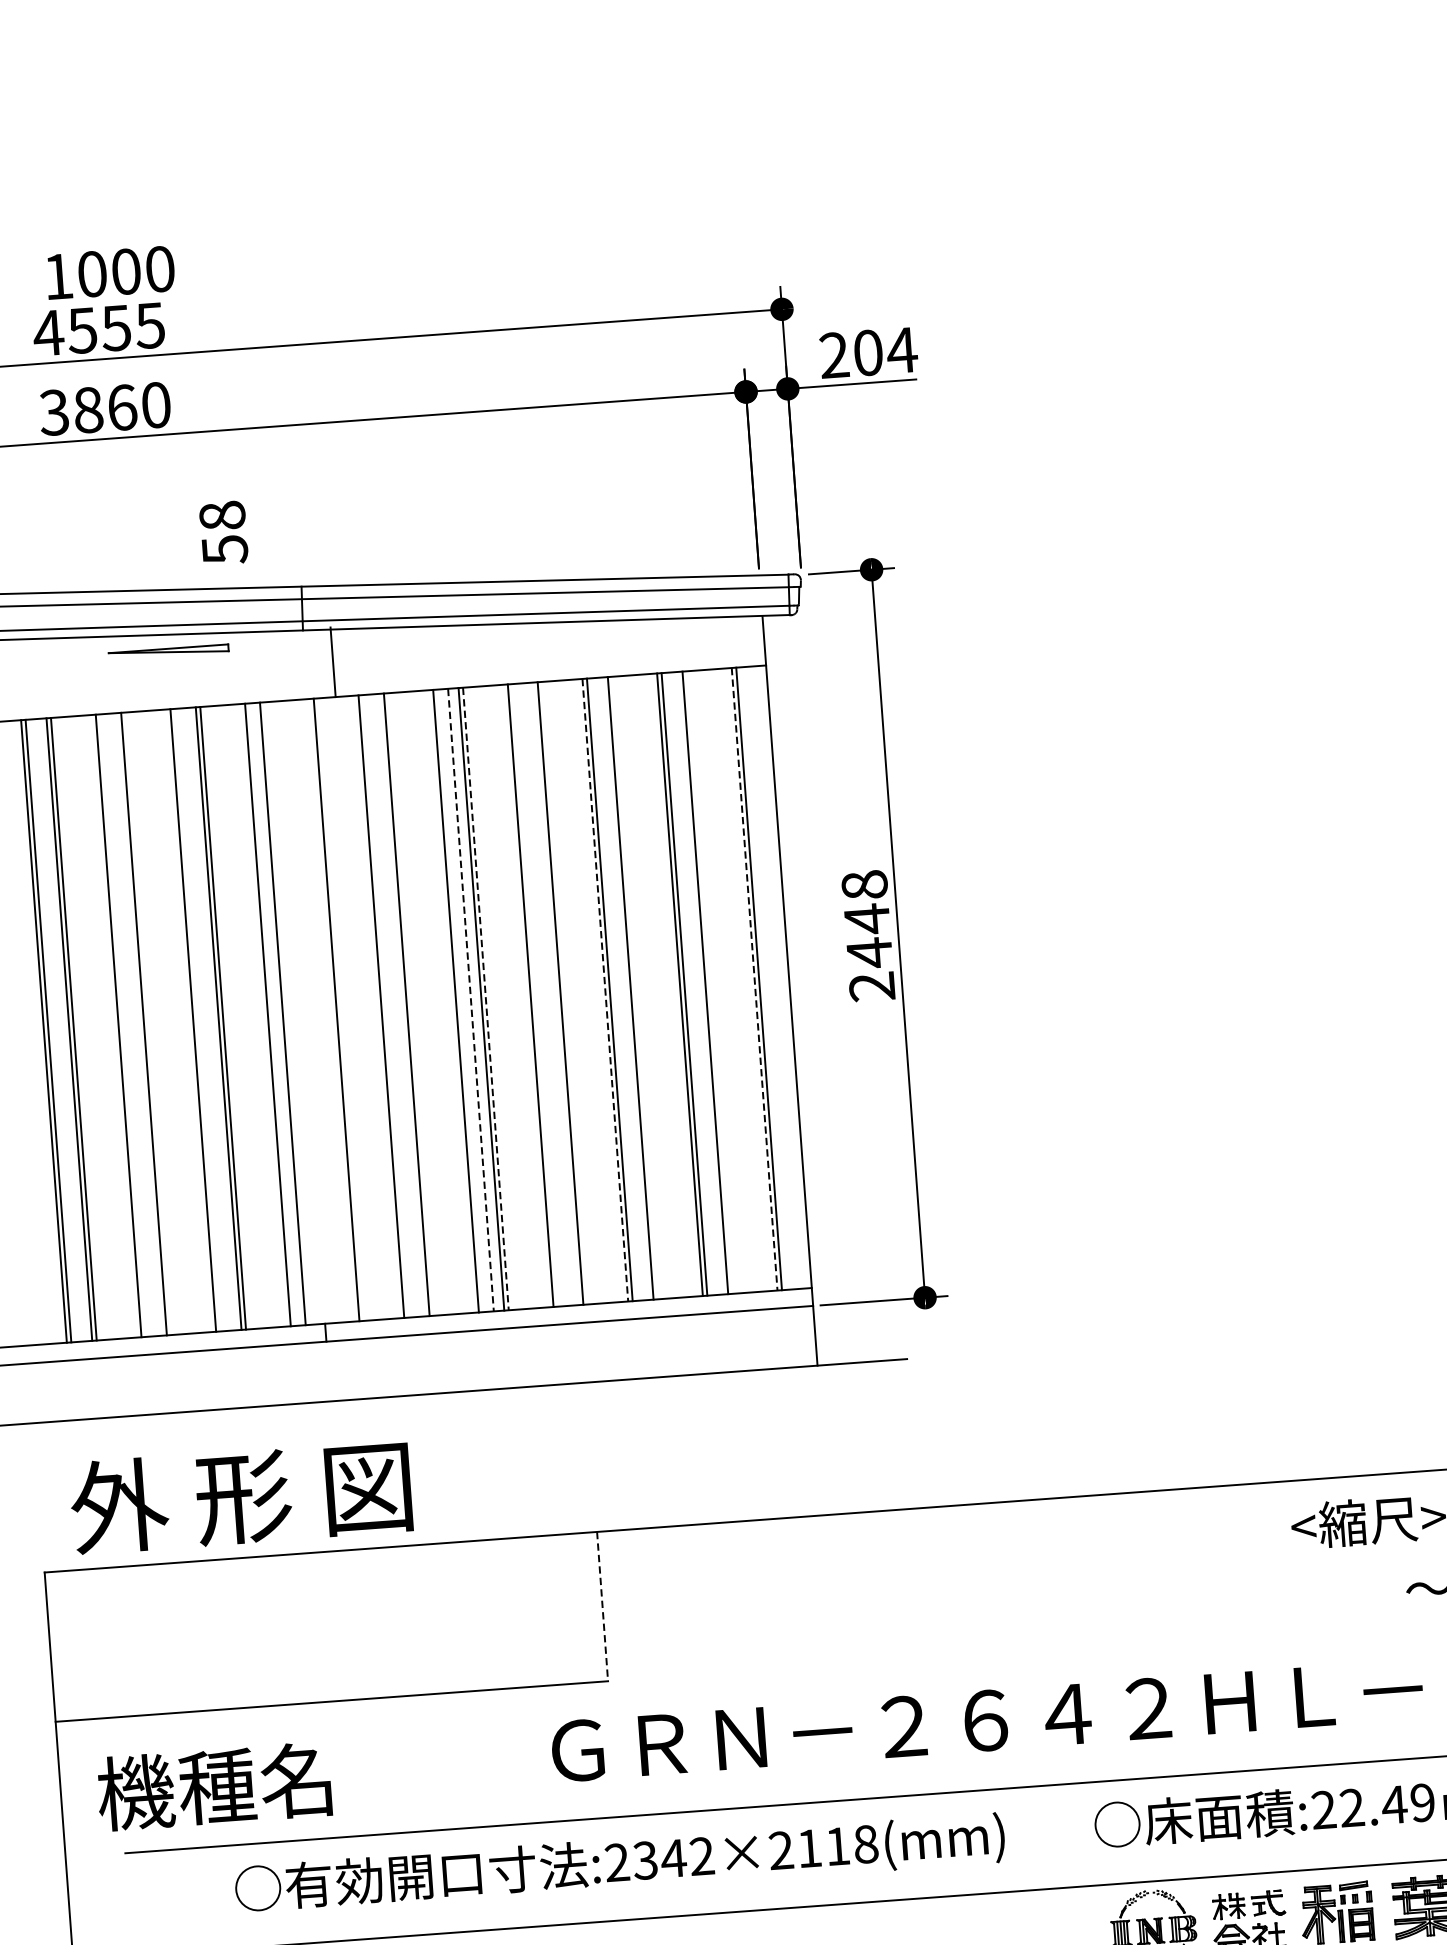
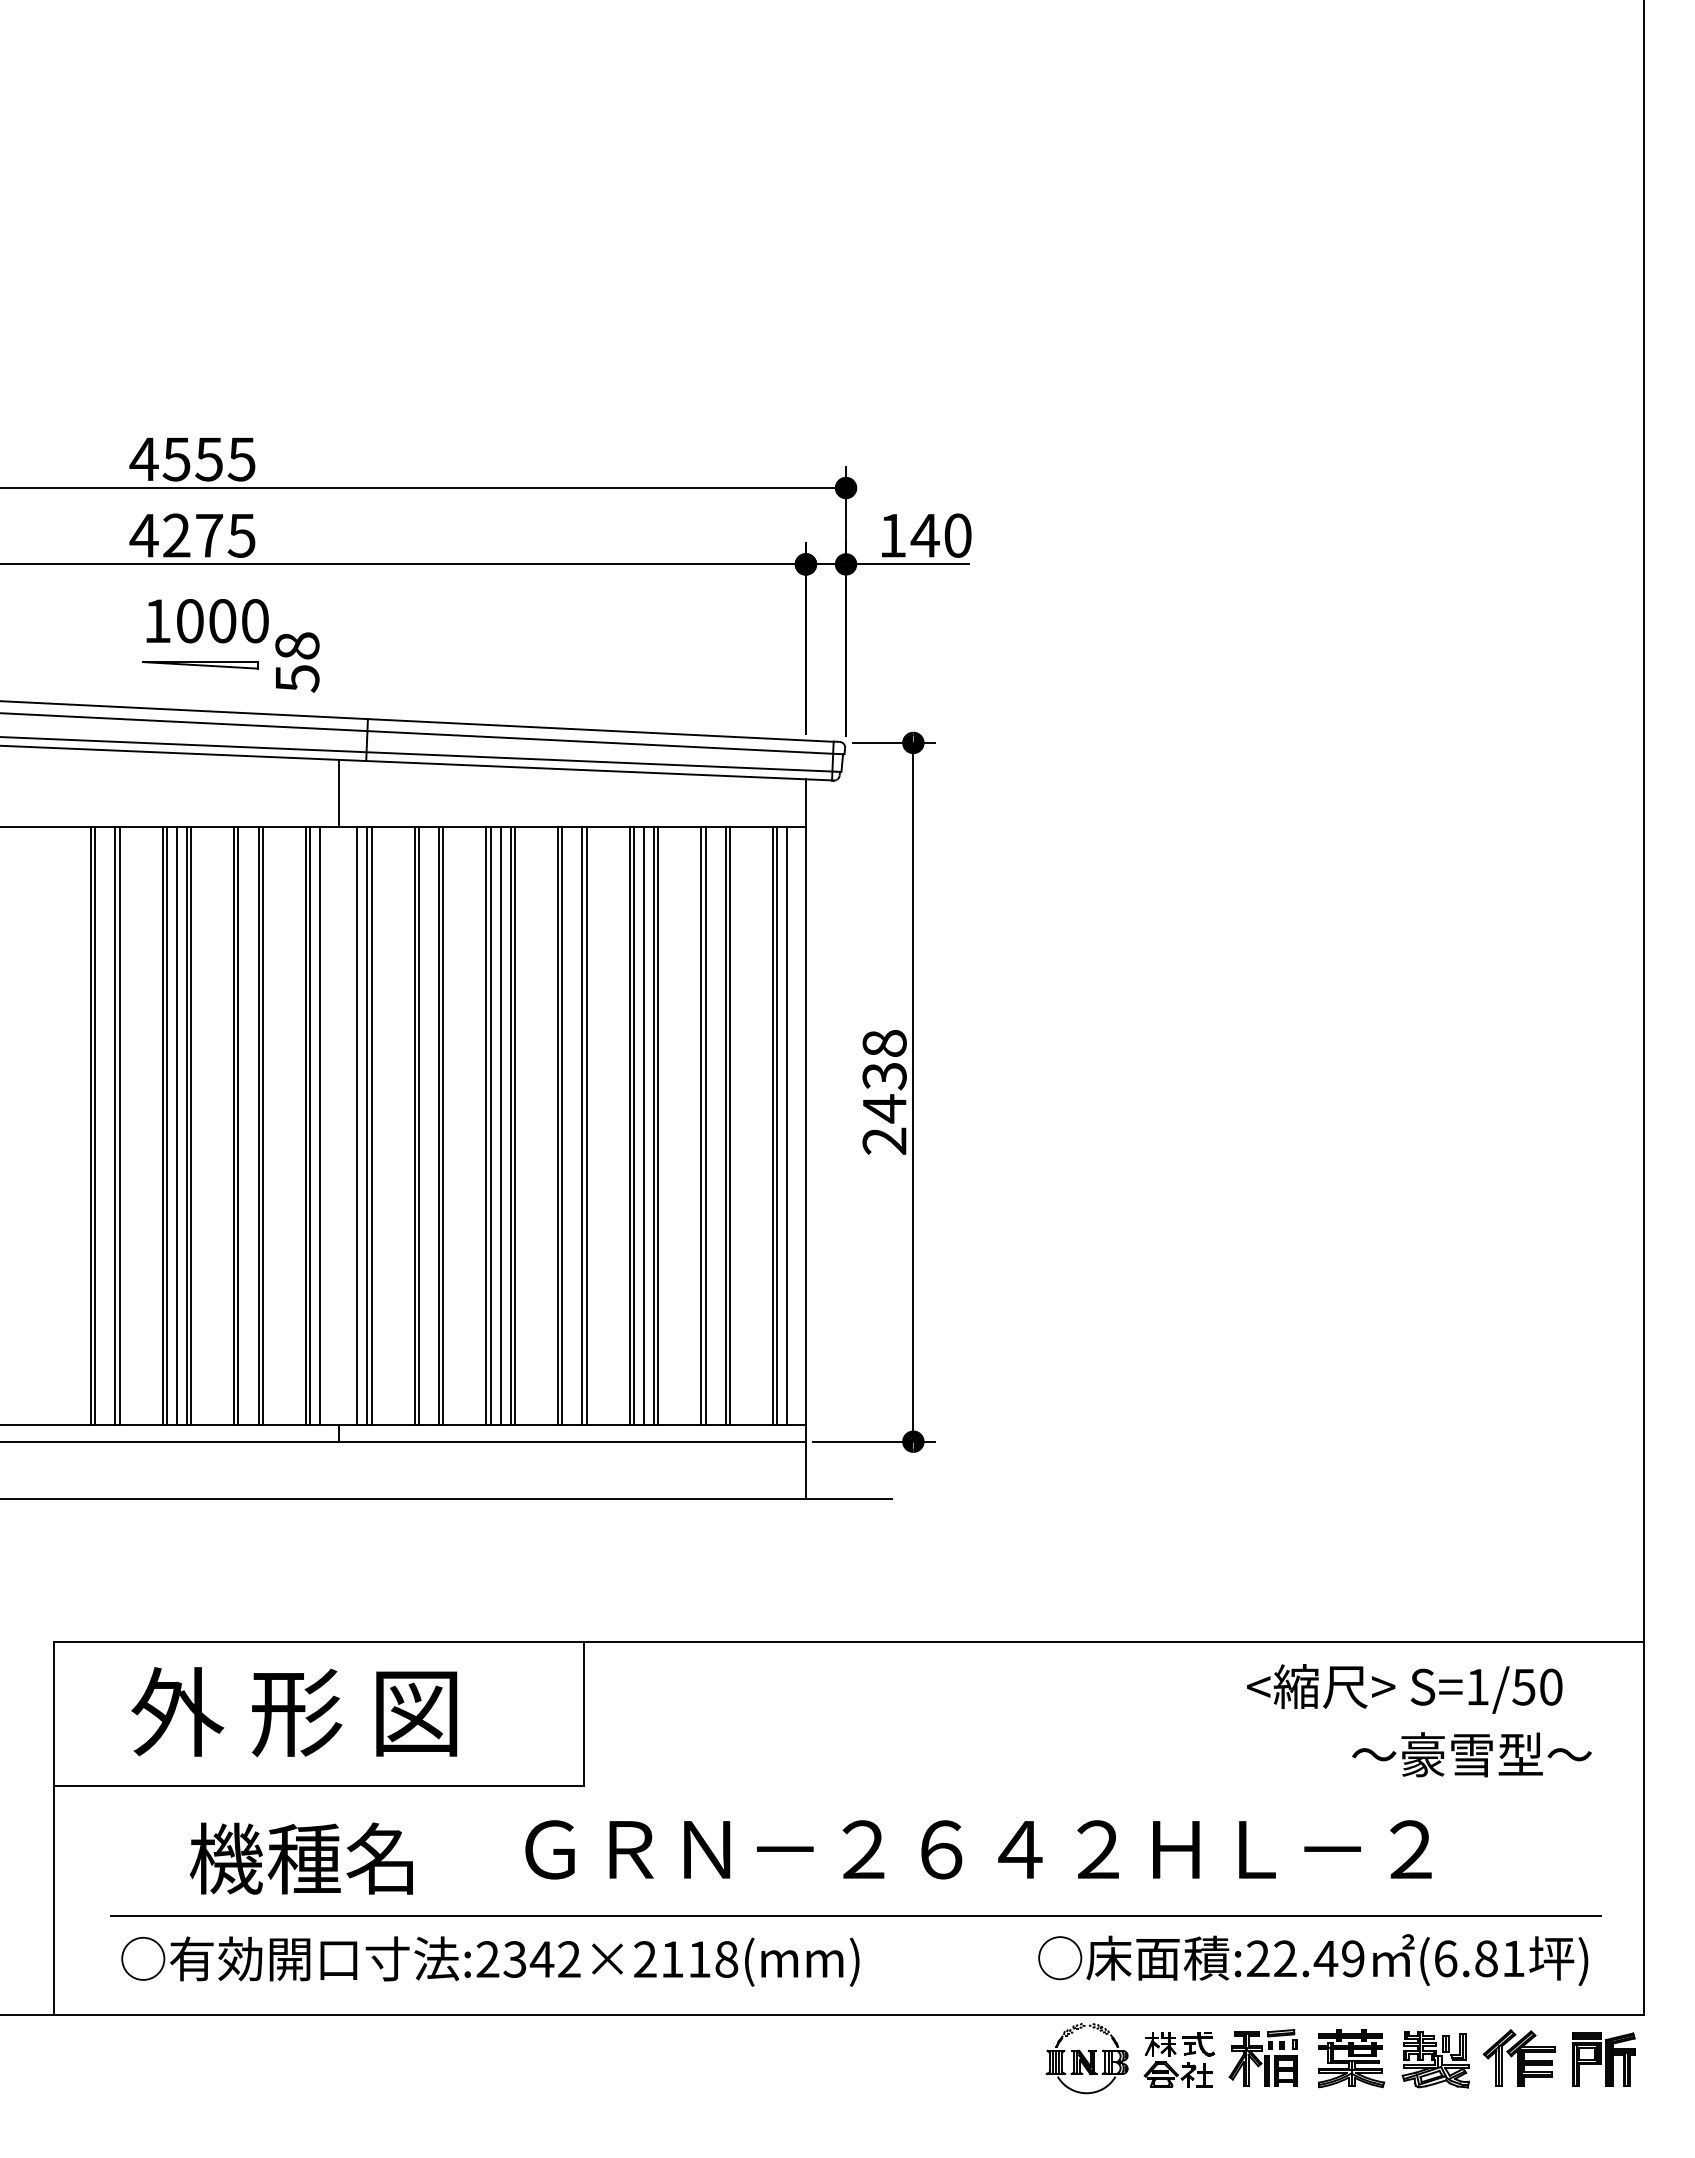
text: (110, 273) -> (207, 621), moved
text: (868, 352) -> (925, 535), 204 -> 140
text: (104, 408) -> (192, 535), 3860 -> 4275
part: (168, 652) -> (200, 665), moved
line: (332, 662) -> (338, 793), moved
text: (867, 919) -> (884, 1076), 2448 -> 2438
line: (769, 977) -> (787, 1125), added
line: (754, 979) -> (772, 1125), dashed -> solid
line: (709, 982) -> (729, 1125), added
line: (635, 987) -> (658, 1125), added
line: (620, 988) -> (644, 1125), added
line: (605, 990) -> (629, 1125), dashed -> solid
line: (556, 993) -> (582, 1125), added
line: (535, 995) -> (562, 1125), added
line: (486, 998) -> (515, 1125), dashed -> solid
line: (470, 999) -> (500, 1125), dashed -> solid
line: (460, 1000) -> (490, 1125), added
line: (411, 1004) -> (443, 1125), added
line: (386, 1006) -> (419, 1125), added
line: (321, 1010) -> (357, 1125), added
line: (332, 1010) -> (367, 1125), added
line: (272, 1014) -> (310, 1125), added
line: (197, 1019) -> (238, 1125), added
line: (148, 1023) -> (191, 1125), added
line: (133, 1024) -> (176, 1125), added
line: (122, 1025) -> (166, 1125), added
text: (241, 1497) -> (294, 1712), moved
line: (602, 1606) -> (583, 1713), dashed -> solid
text: (213, 1786) -> (300, 1858), moved
text: (620, 1864) -> (490, 1961), moved

